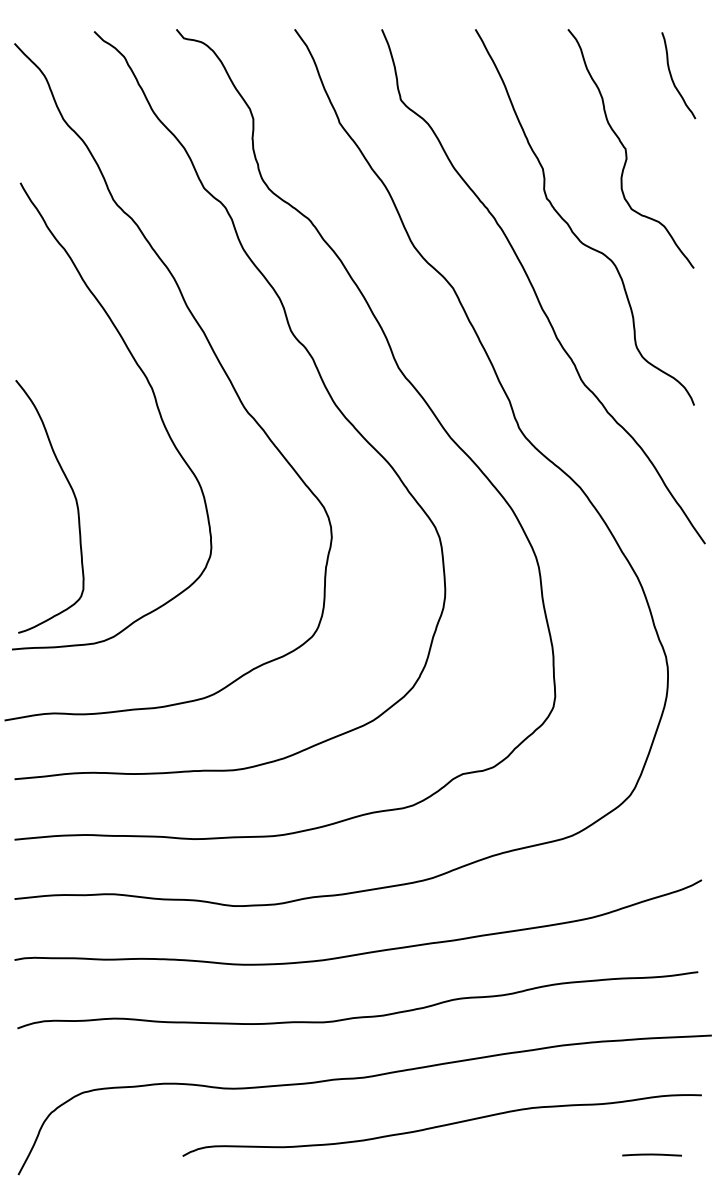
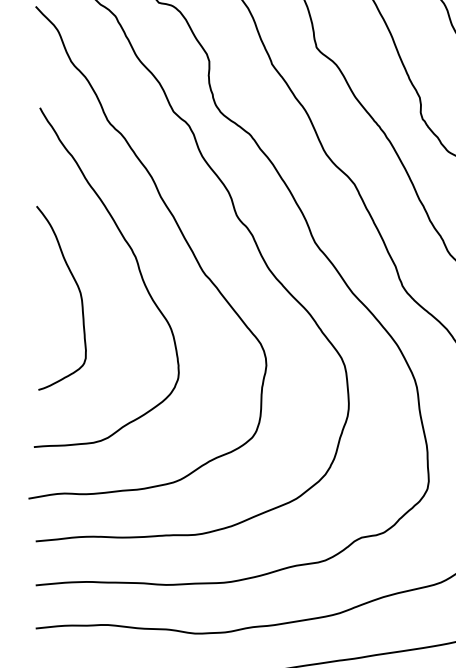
curve: (74, 498) -> (79, 292), moved

